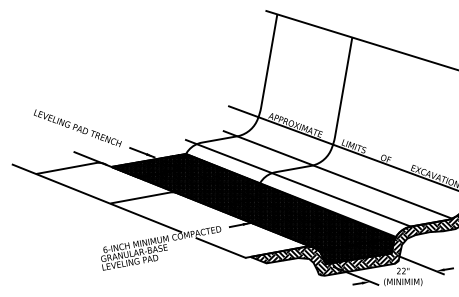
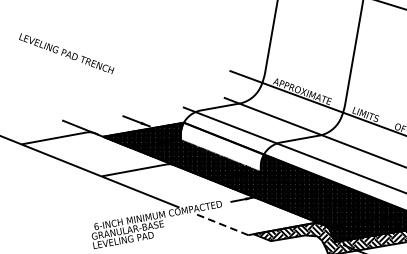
text: (77, 128) -> (66, 53), moved
hatch: (220, 176) -> (221, 147), removed
line: (220, 247) -> (221, 223), solid -> dashed

